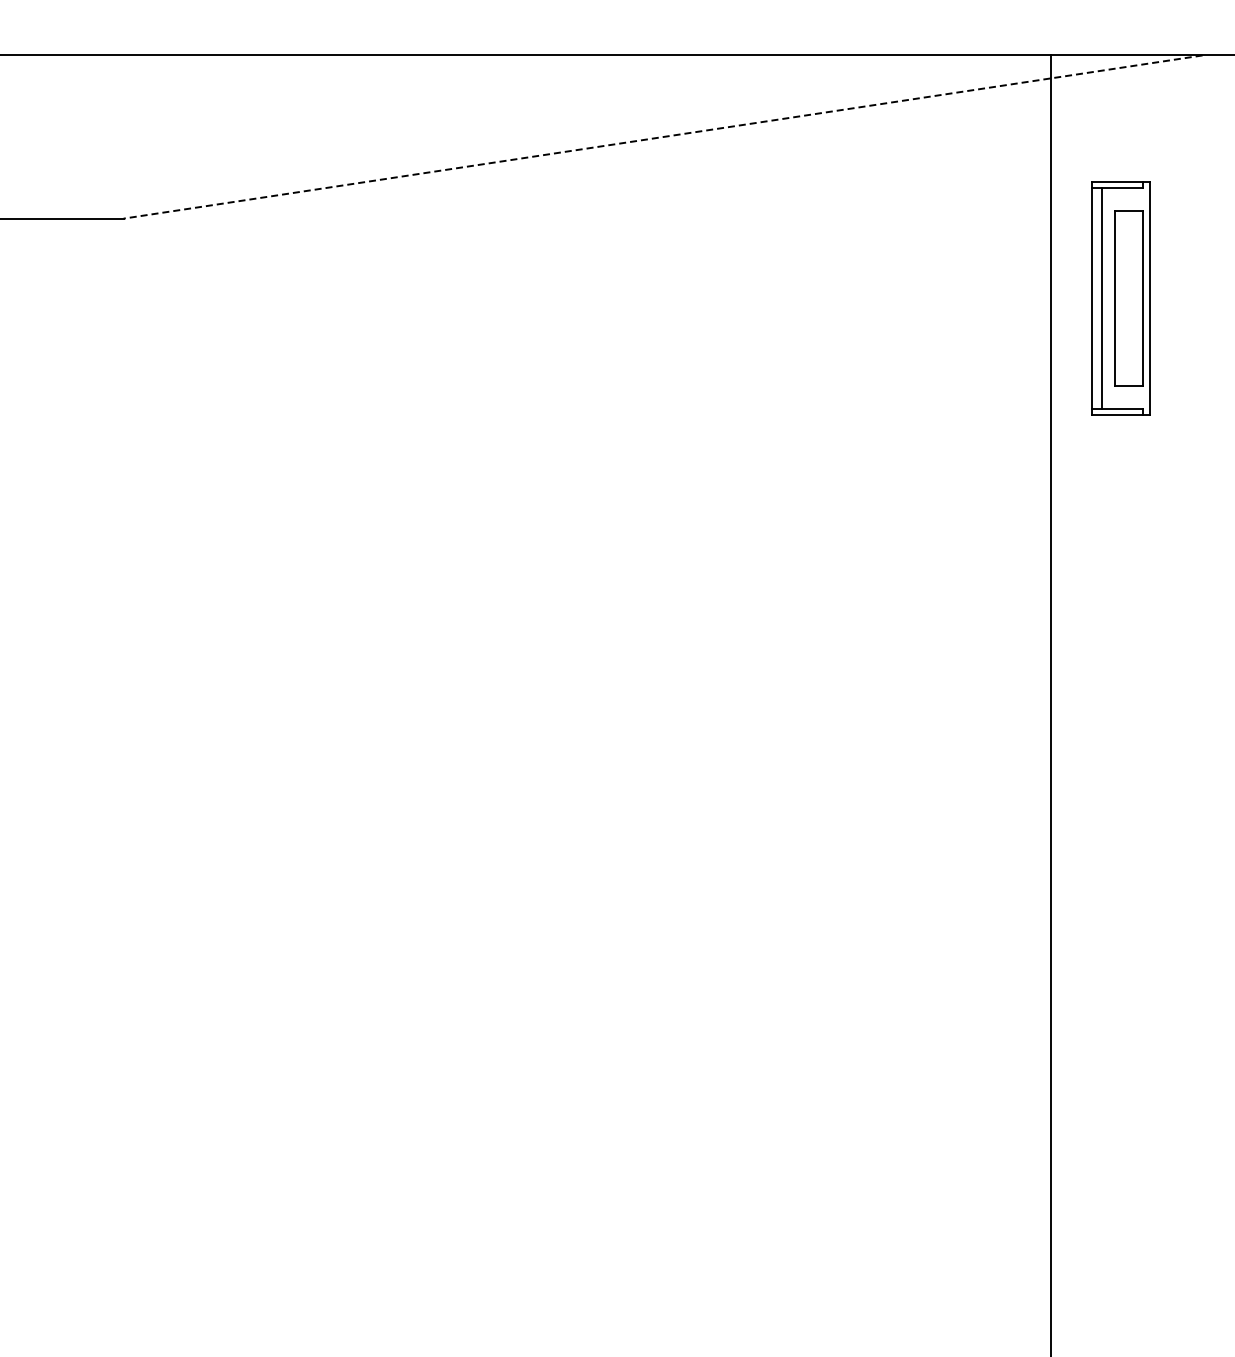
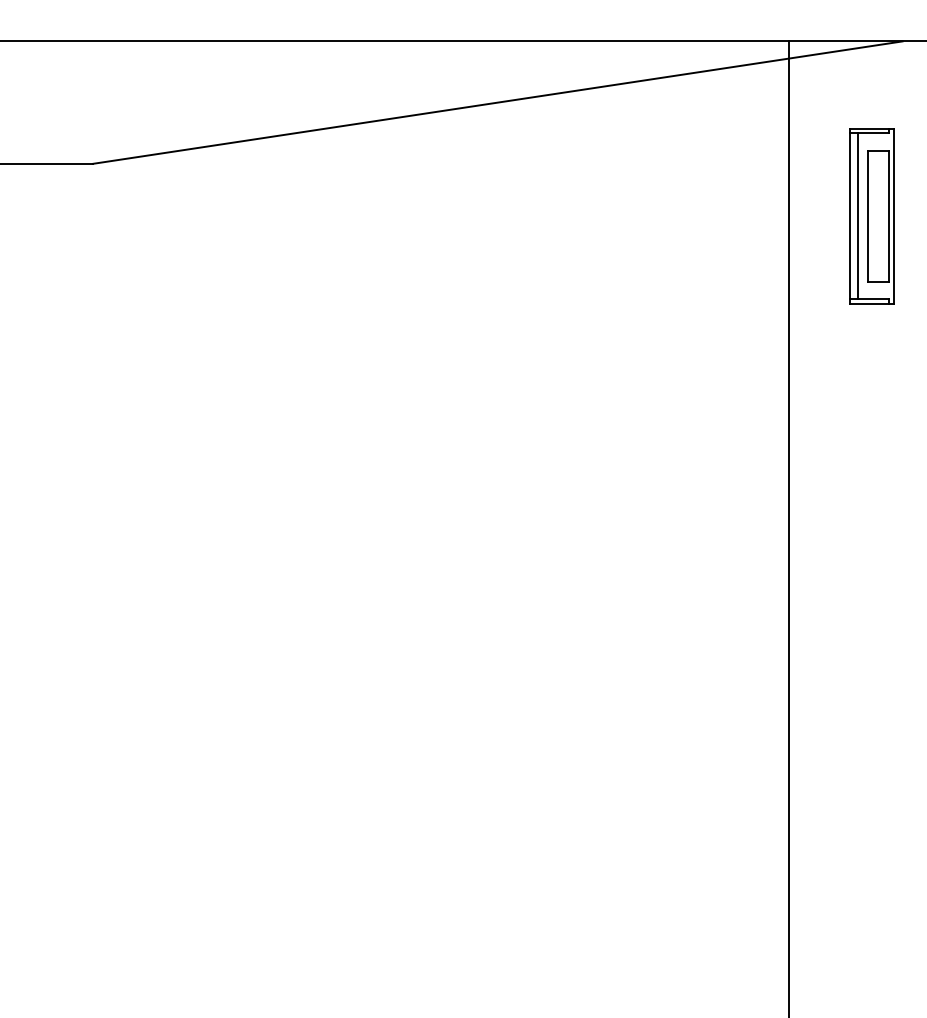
line: (663, 137) -> (498, 102), dashed -> solid
part: (1120, 298) -> (871, 216), moved

